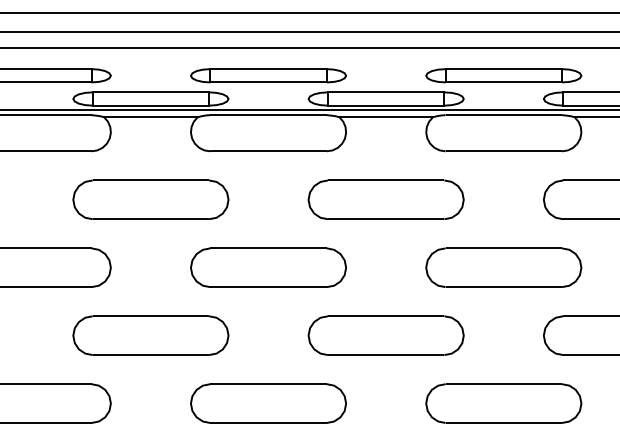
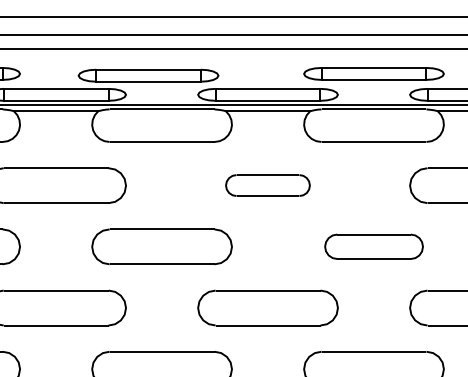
part: (268, 75) -> (148, 75), moved
part: (385, 199) -> (267, 185), size x0.6
part: (503, 267) -> (373, 246), size x0.7

